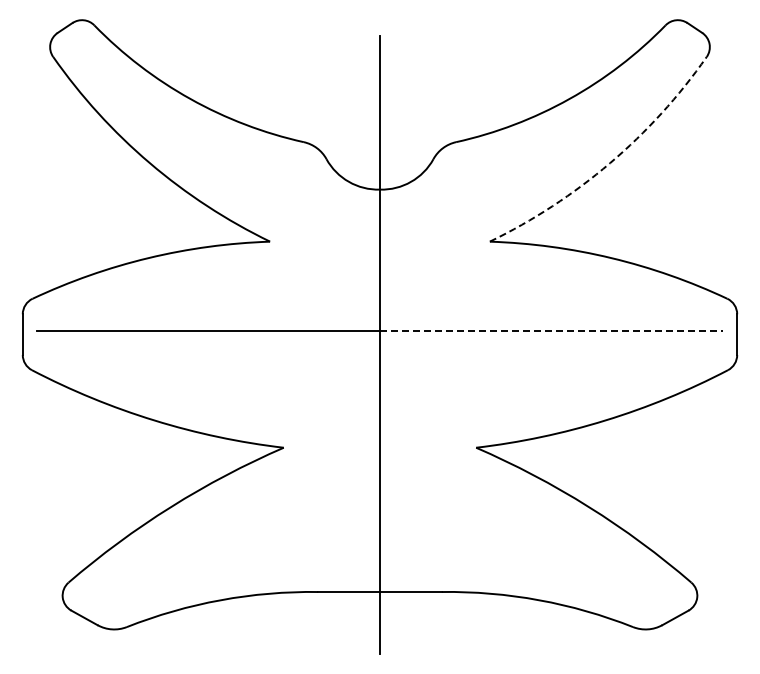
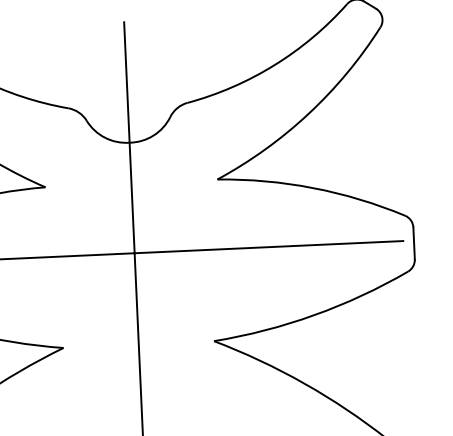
arc: (610, 163) -> (308, 114), dashed -> solid
line: (551, 330) -> (268, 246), dashed -> solid

